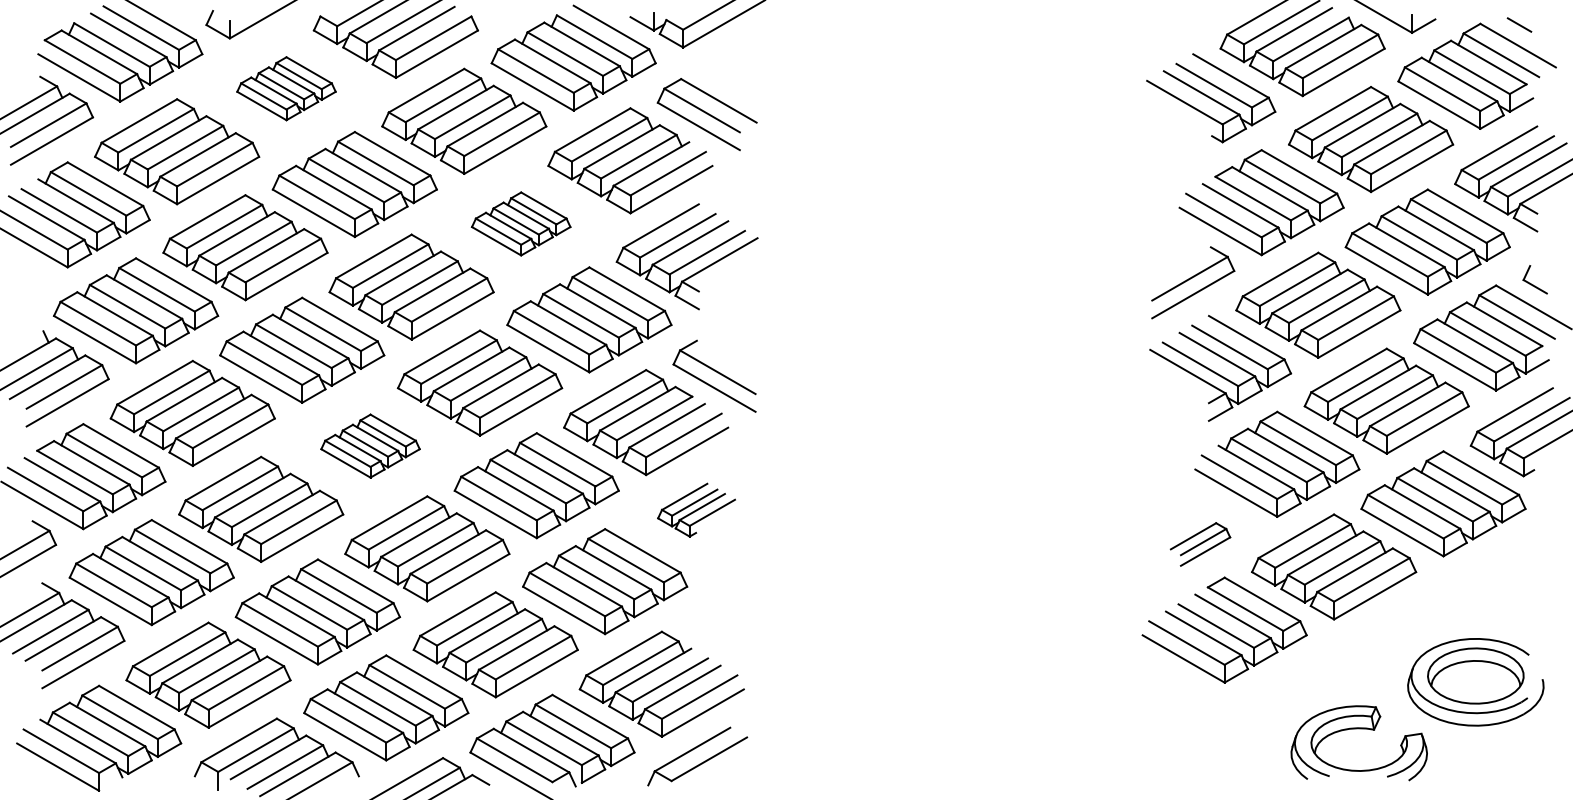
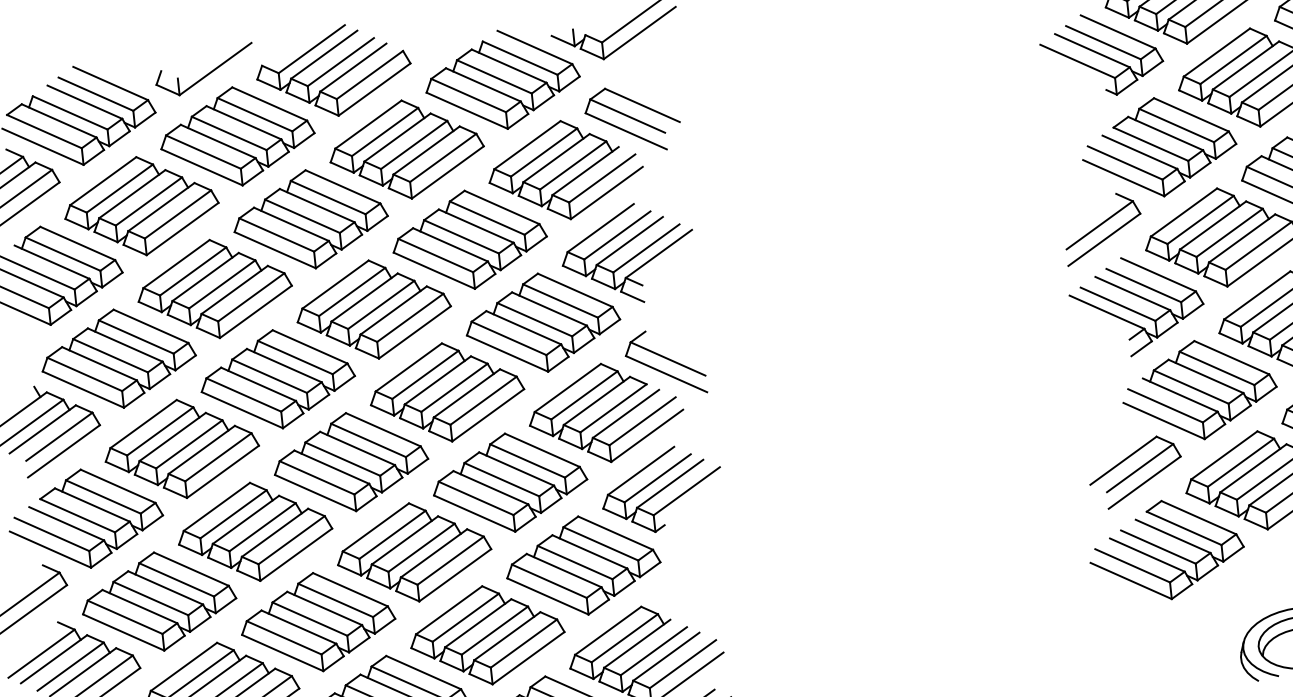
part: (286, 88) -> (237, 136), size x1.67
part: (521, 223) -> (470, 239), size x1.67
part: (370, 445) -> (350, 461), size x1.67
part: (696, 510) -> (661, 490), size x1.67
part: (1200, 544) -> (1135, 472), size x1.67

